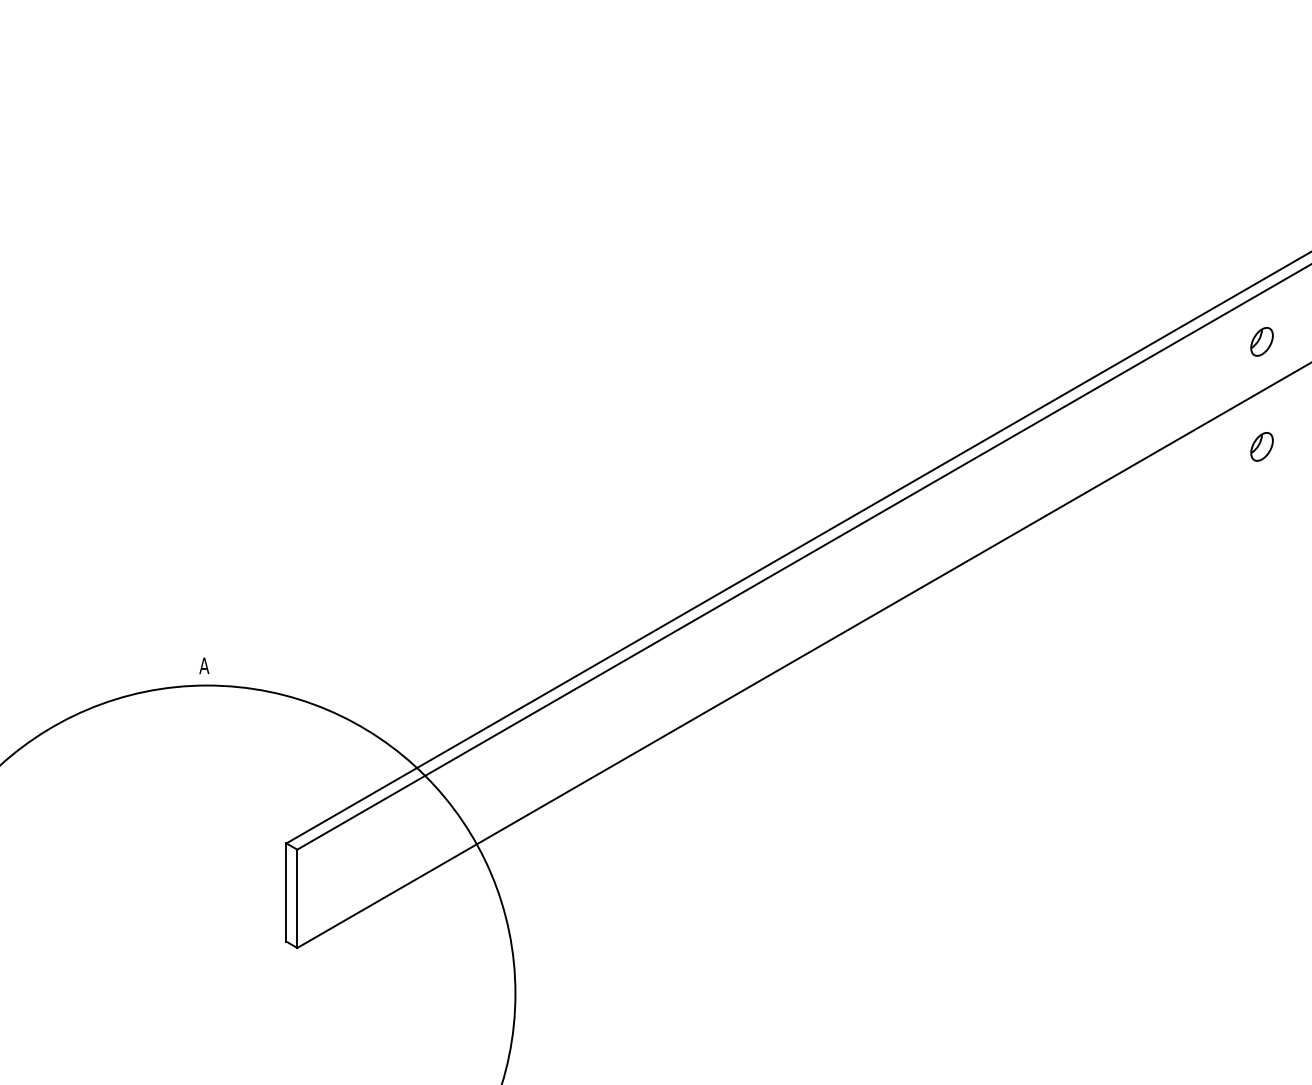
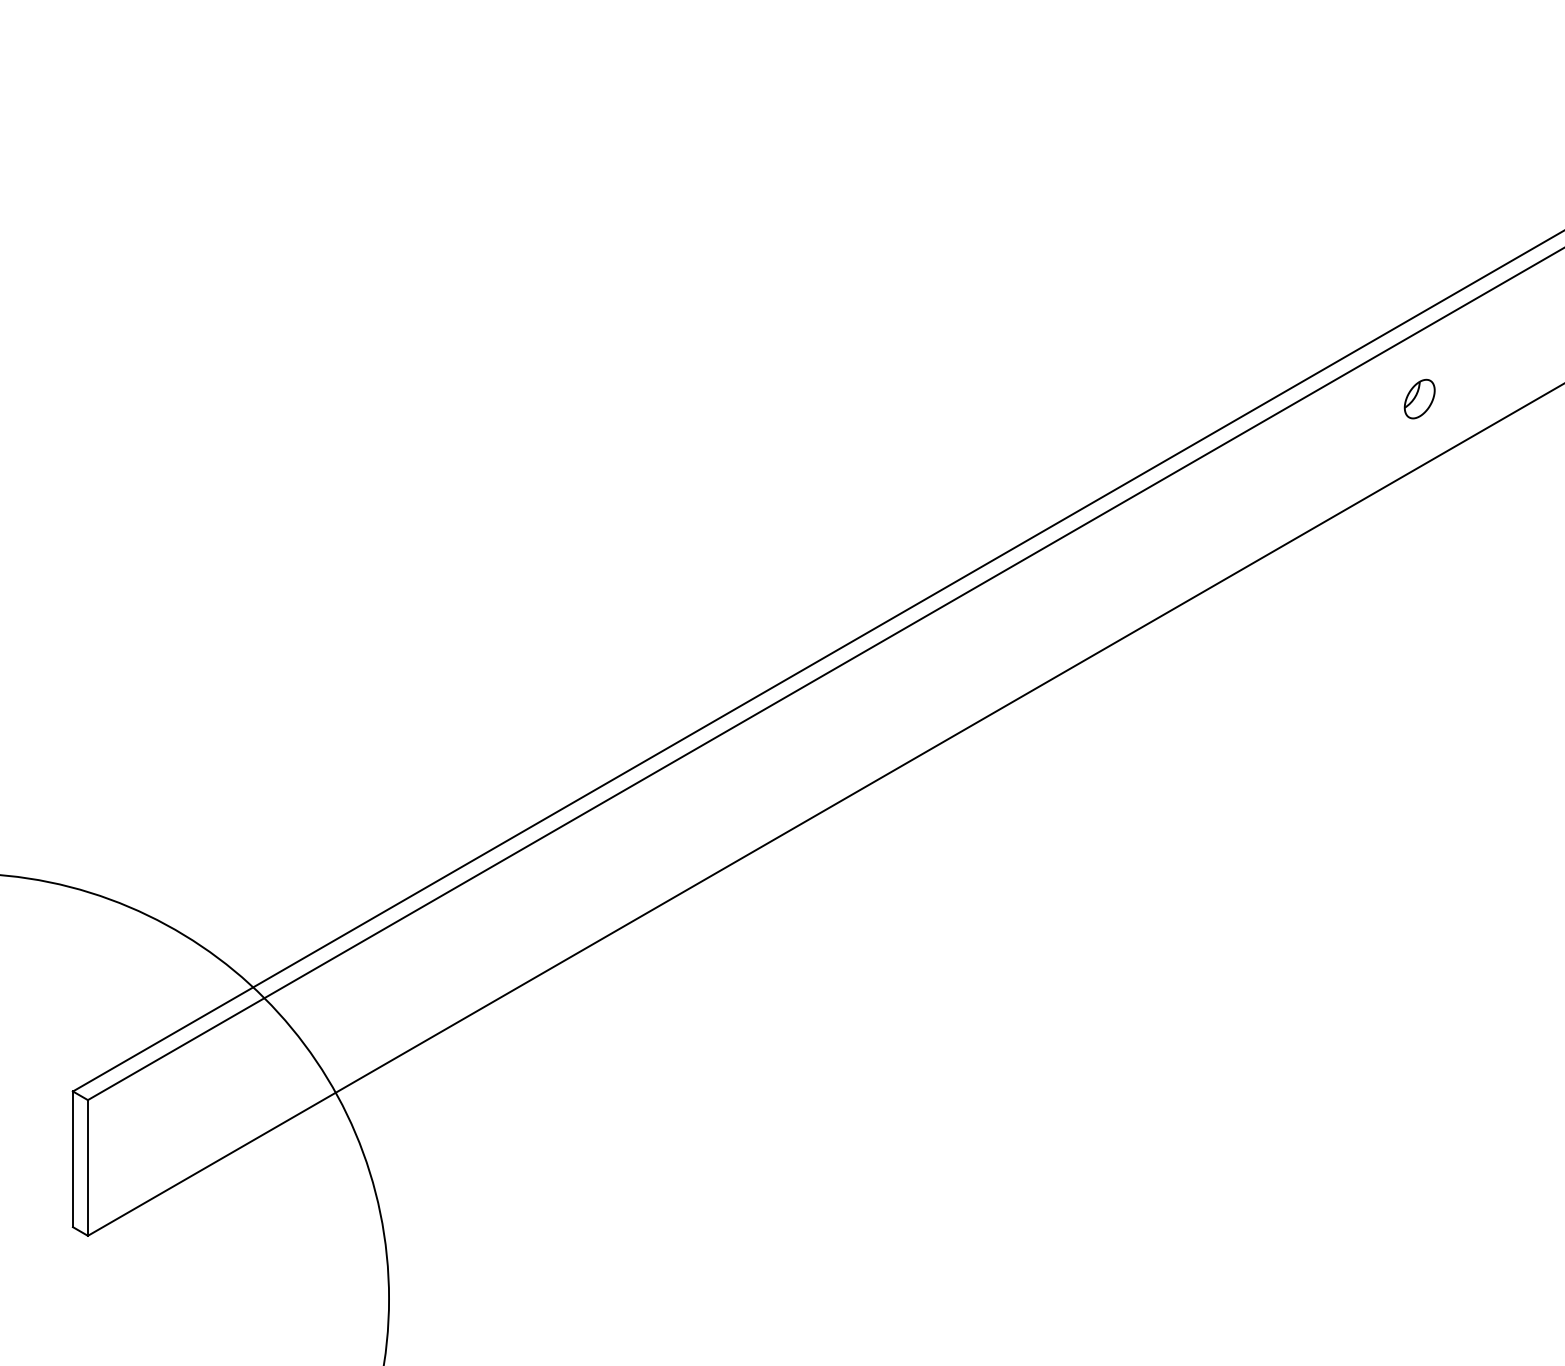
part: (1261, 446) -> (1418, 543), removed

